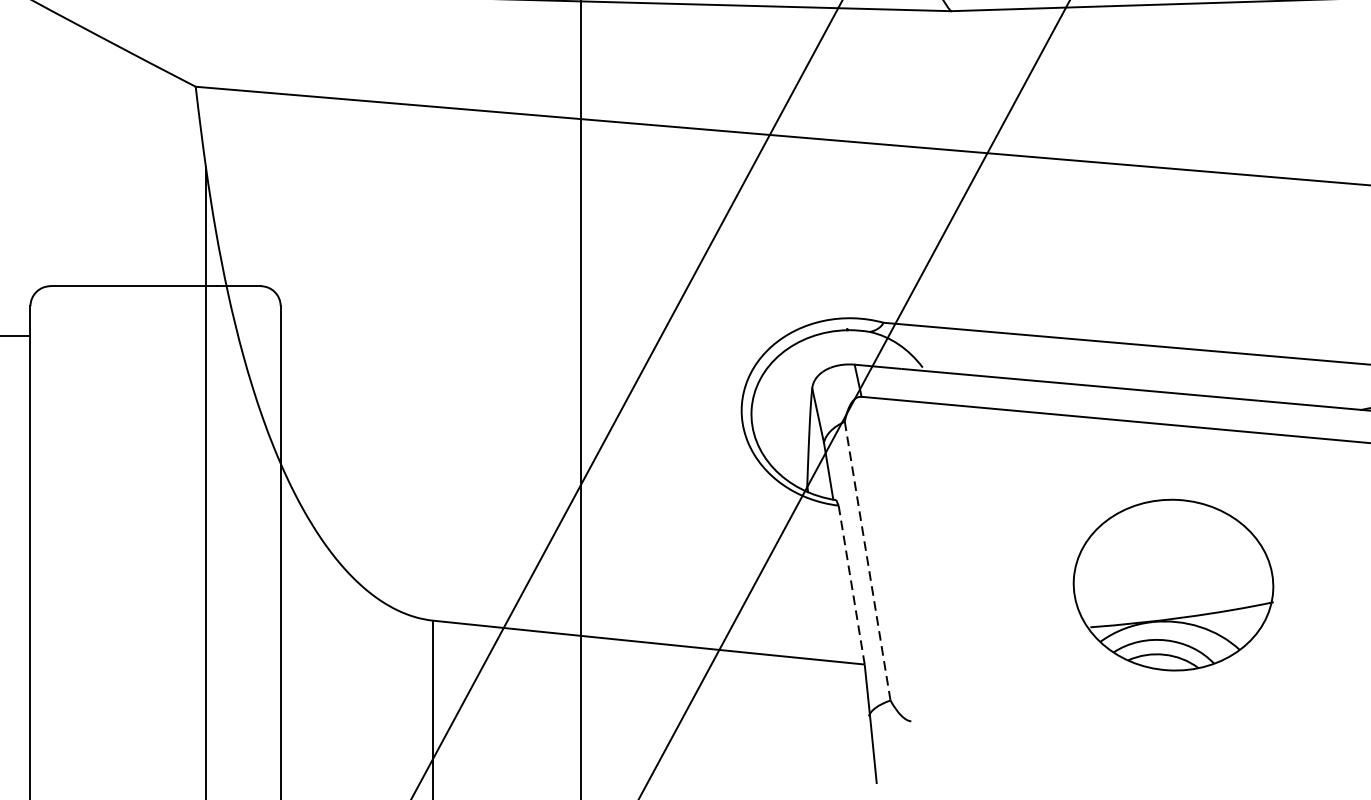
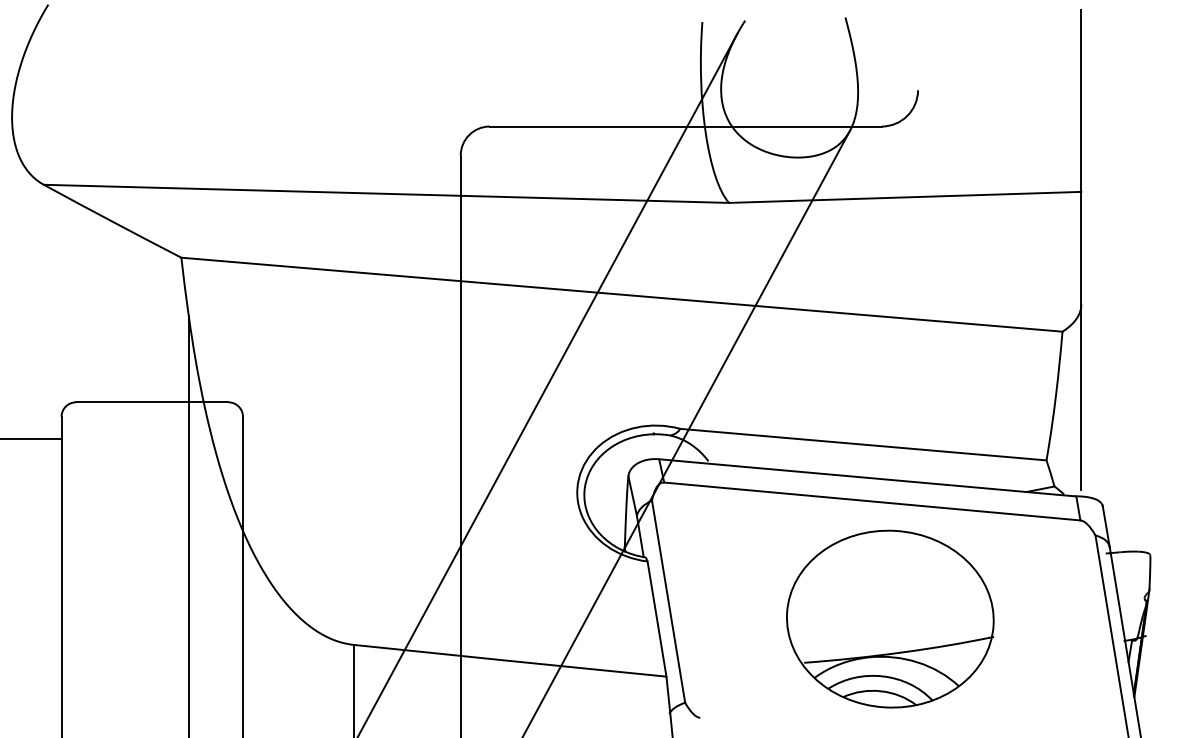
line: (867, 560) -> (668, 601), dashed -> solid
part: (1173, 584) -> (890, 618), size x1.43
line: (852, 585) -> (657, 619), dashed -> solid

